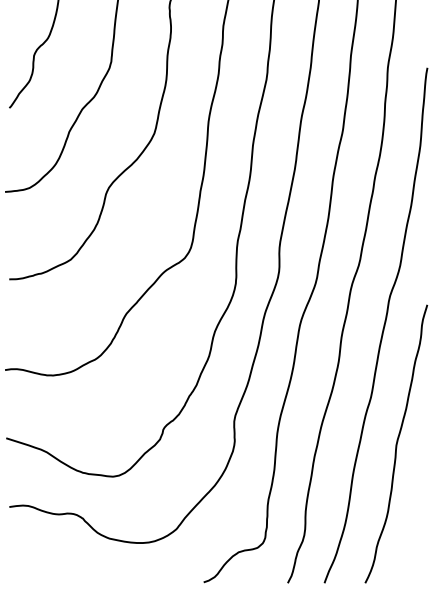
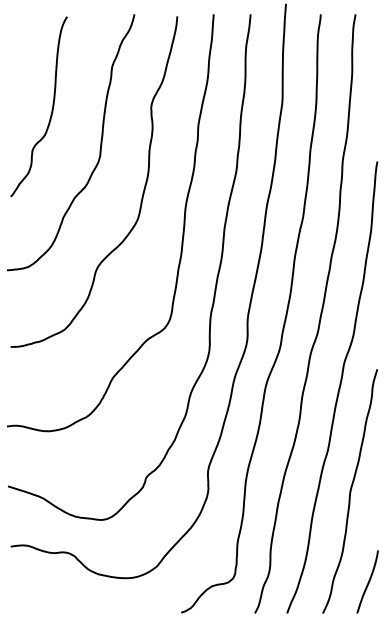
curve: (417, 546) -> (368, 581), added

